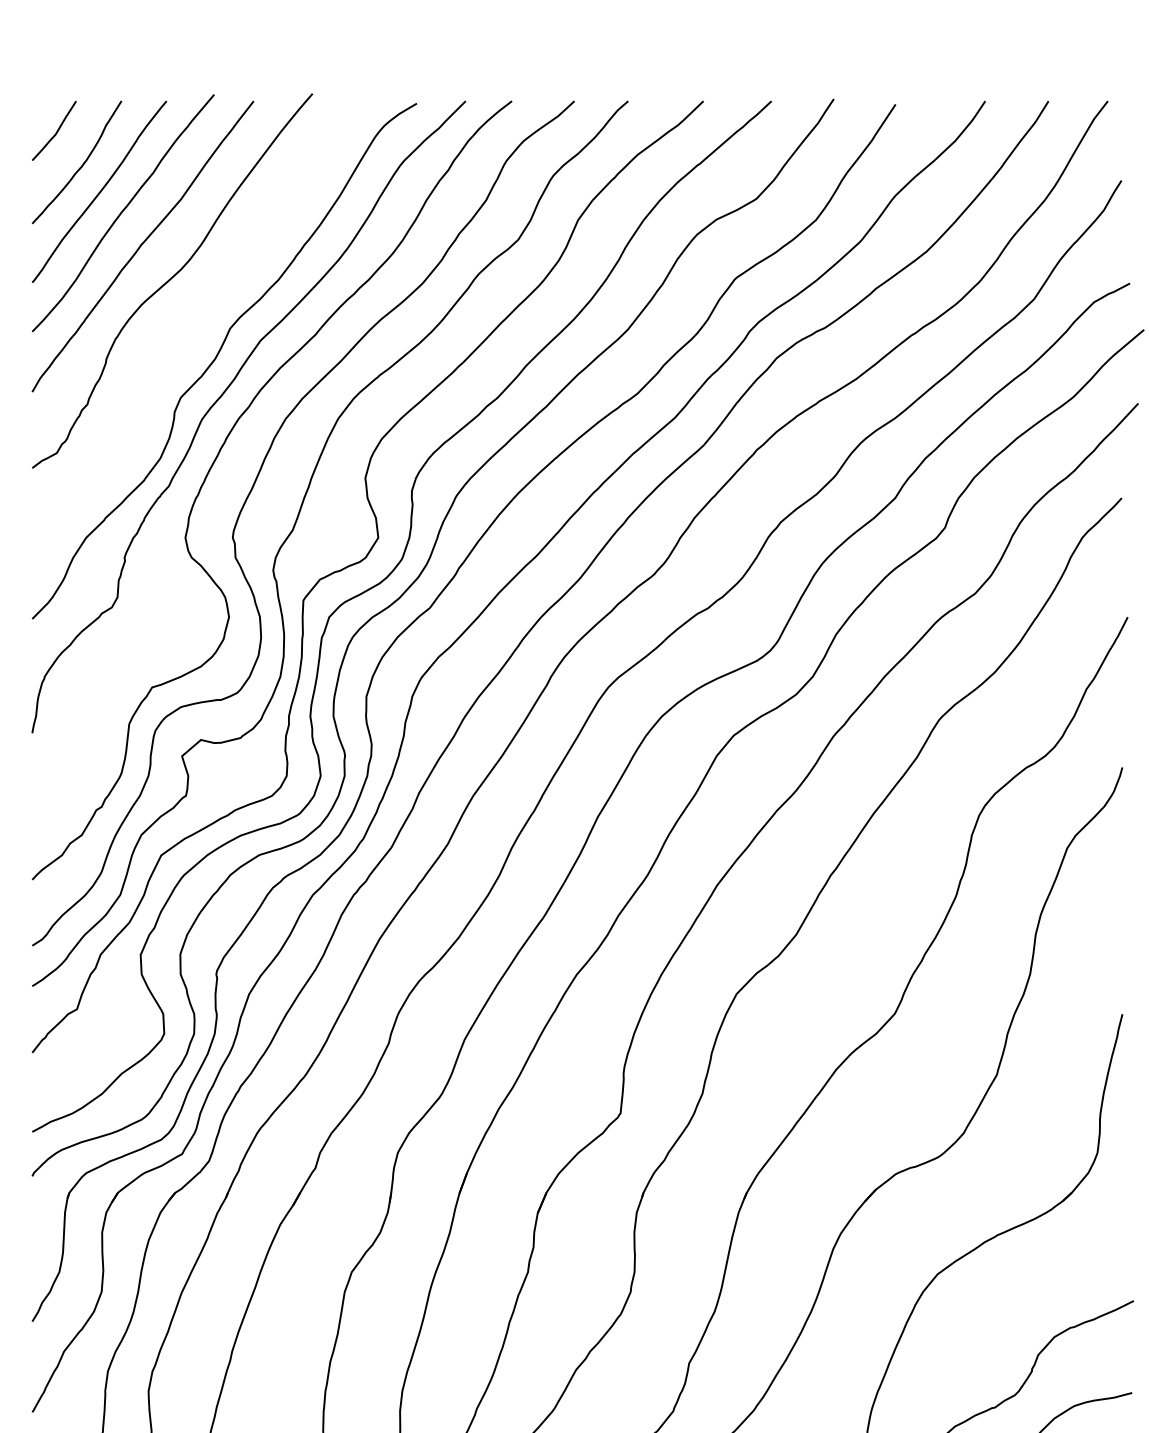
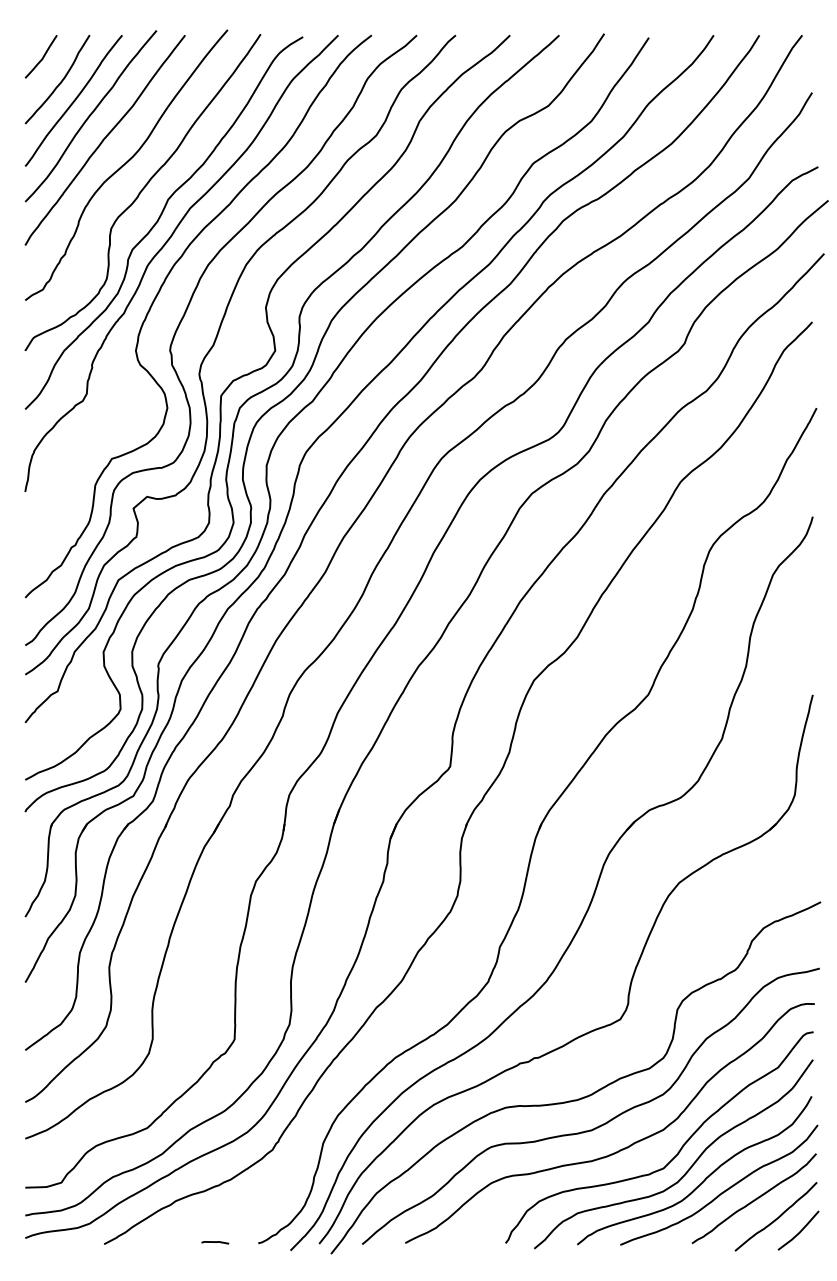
curve: (194, 317) -> (142, 191), added

